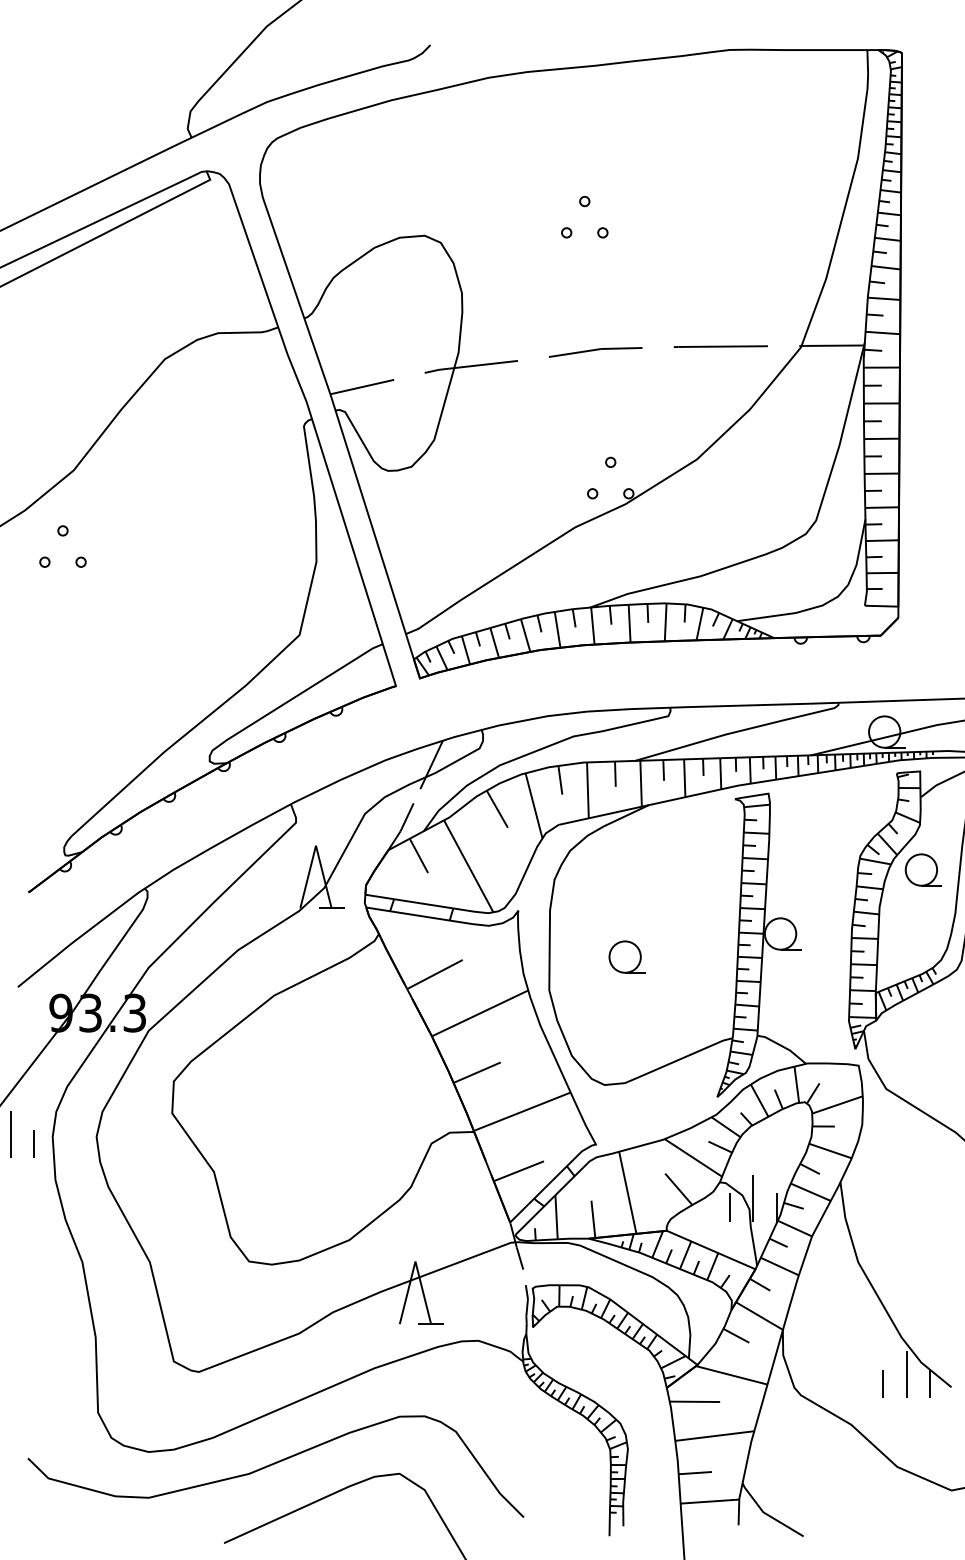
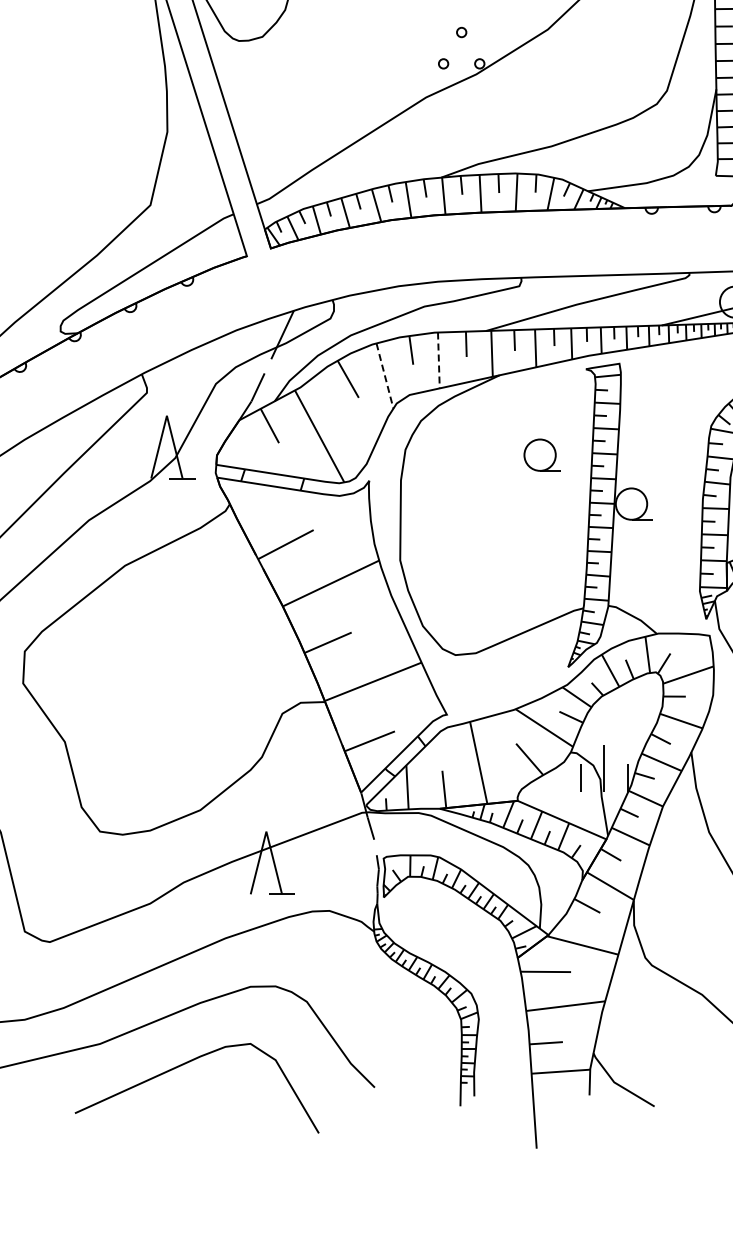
line: (587, 790) -> (438, 360), solid -> dashed
line: (534, 805) -> (385, 375), solid -> dashed
part: (626, 956) -> (541, 454), moved

